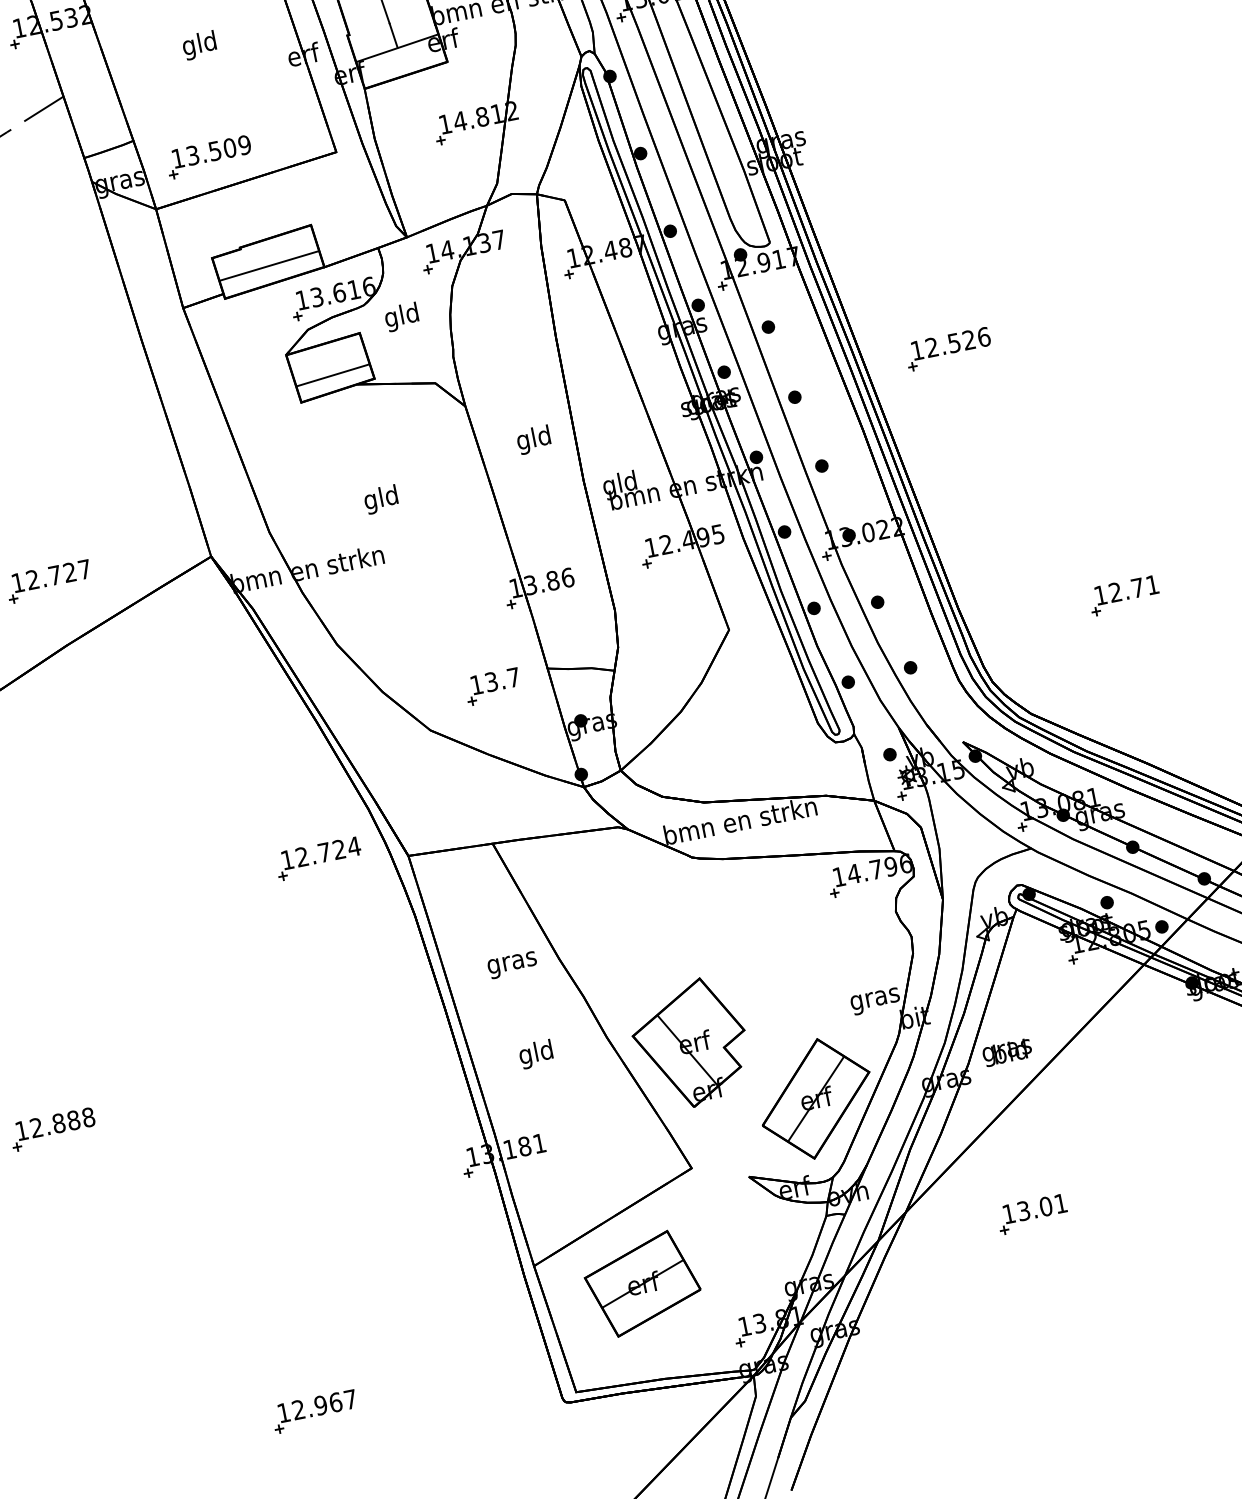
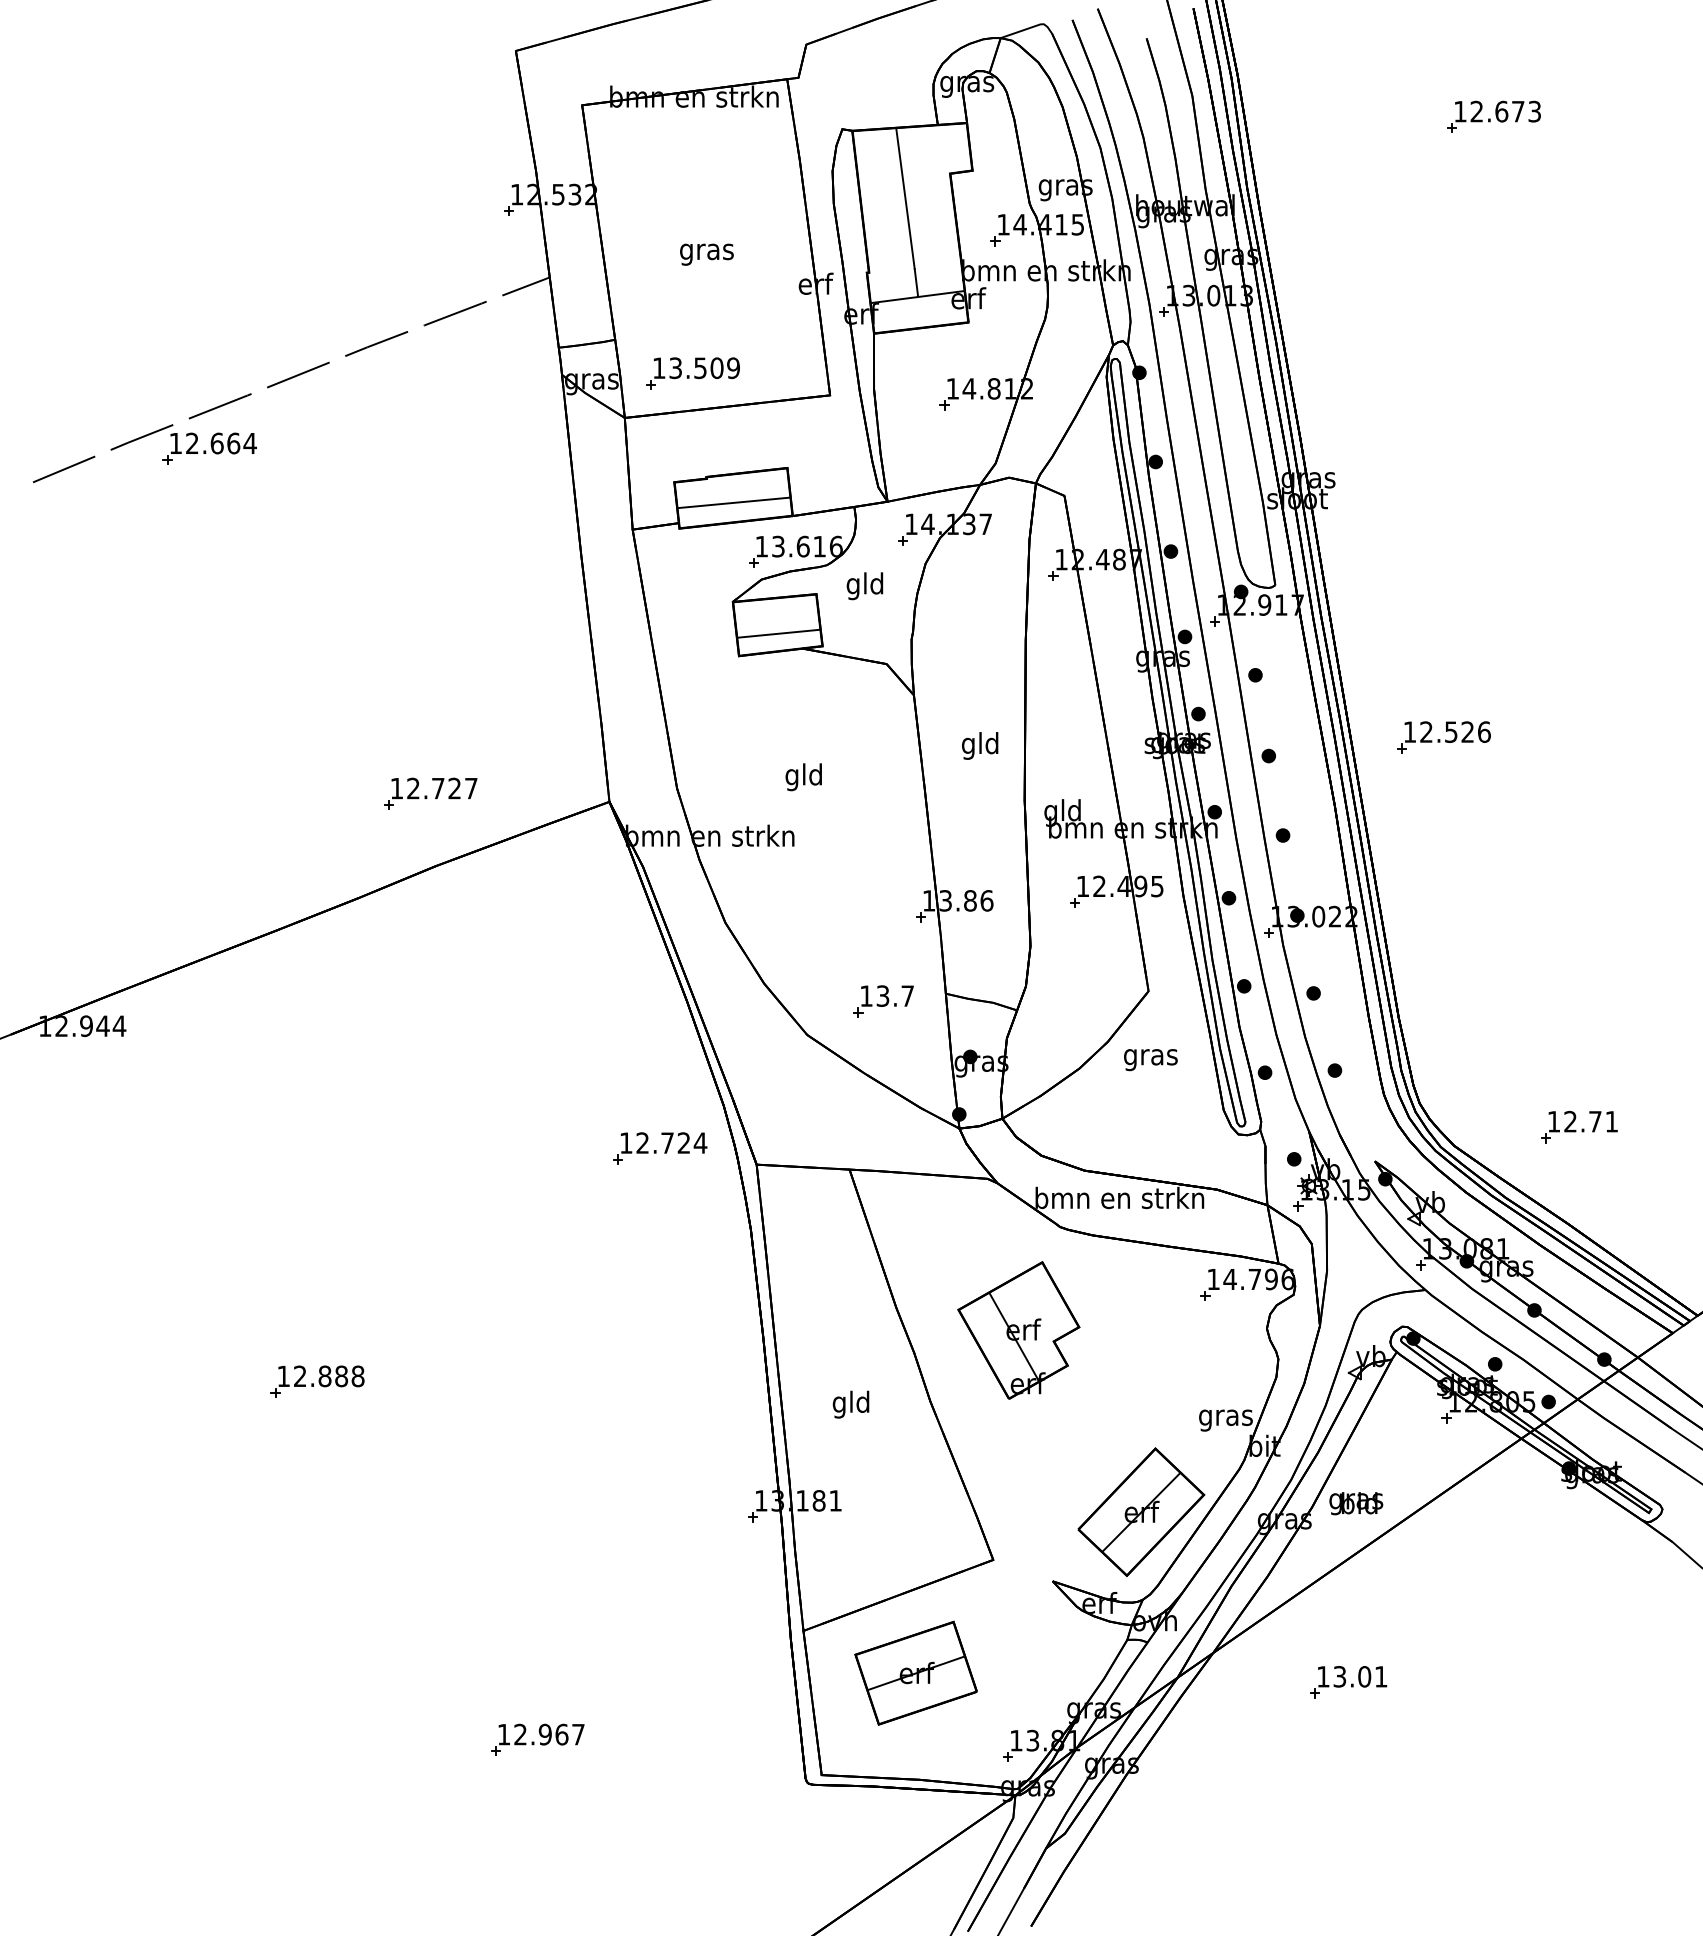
text: (199, 45) -> (706, 251), gld -> gras
part: (1124, 595) -> (1579, 1127), moved
text: (512, 965) -> (1150, 1060), moved
part: (690, 1044) -> (1018, 1330), moved

